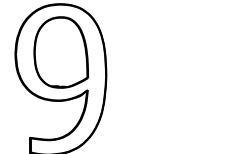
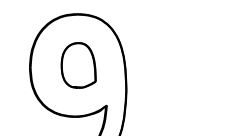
part: (61, 52) -> (78, 65), size x0.6

